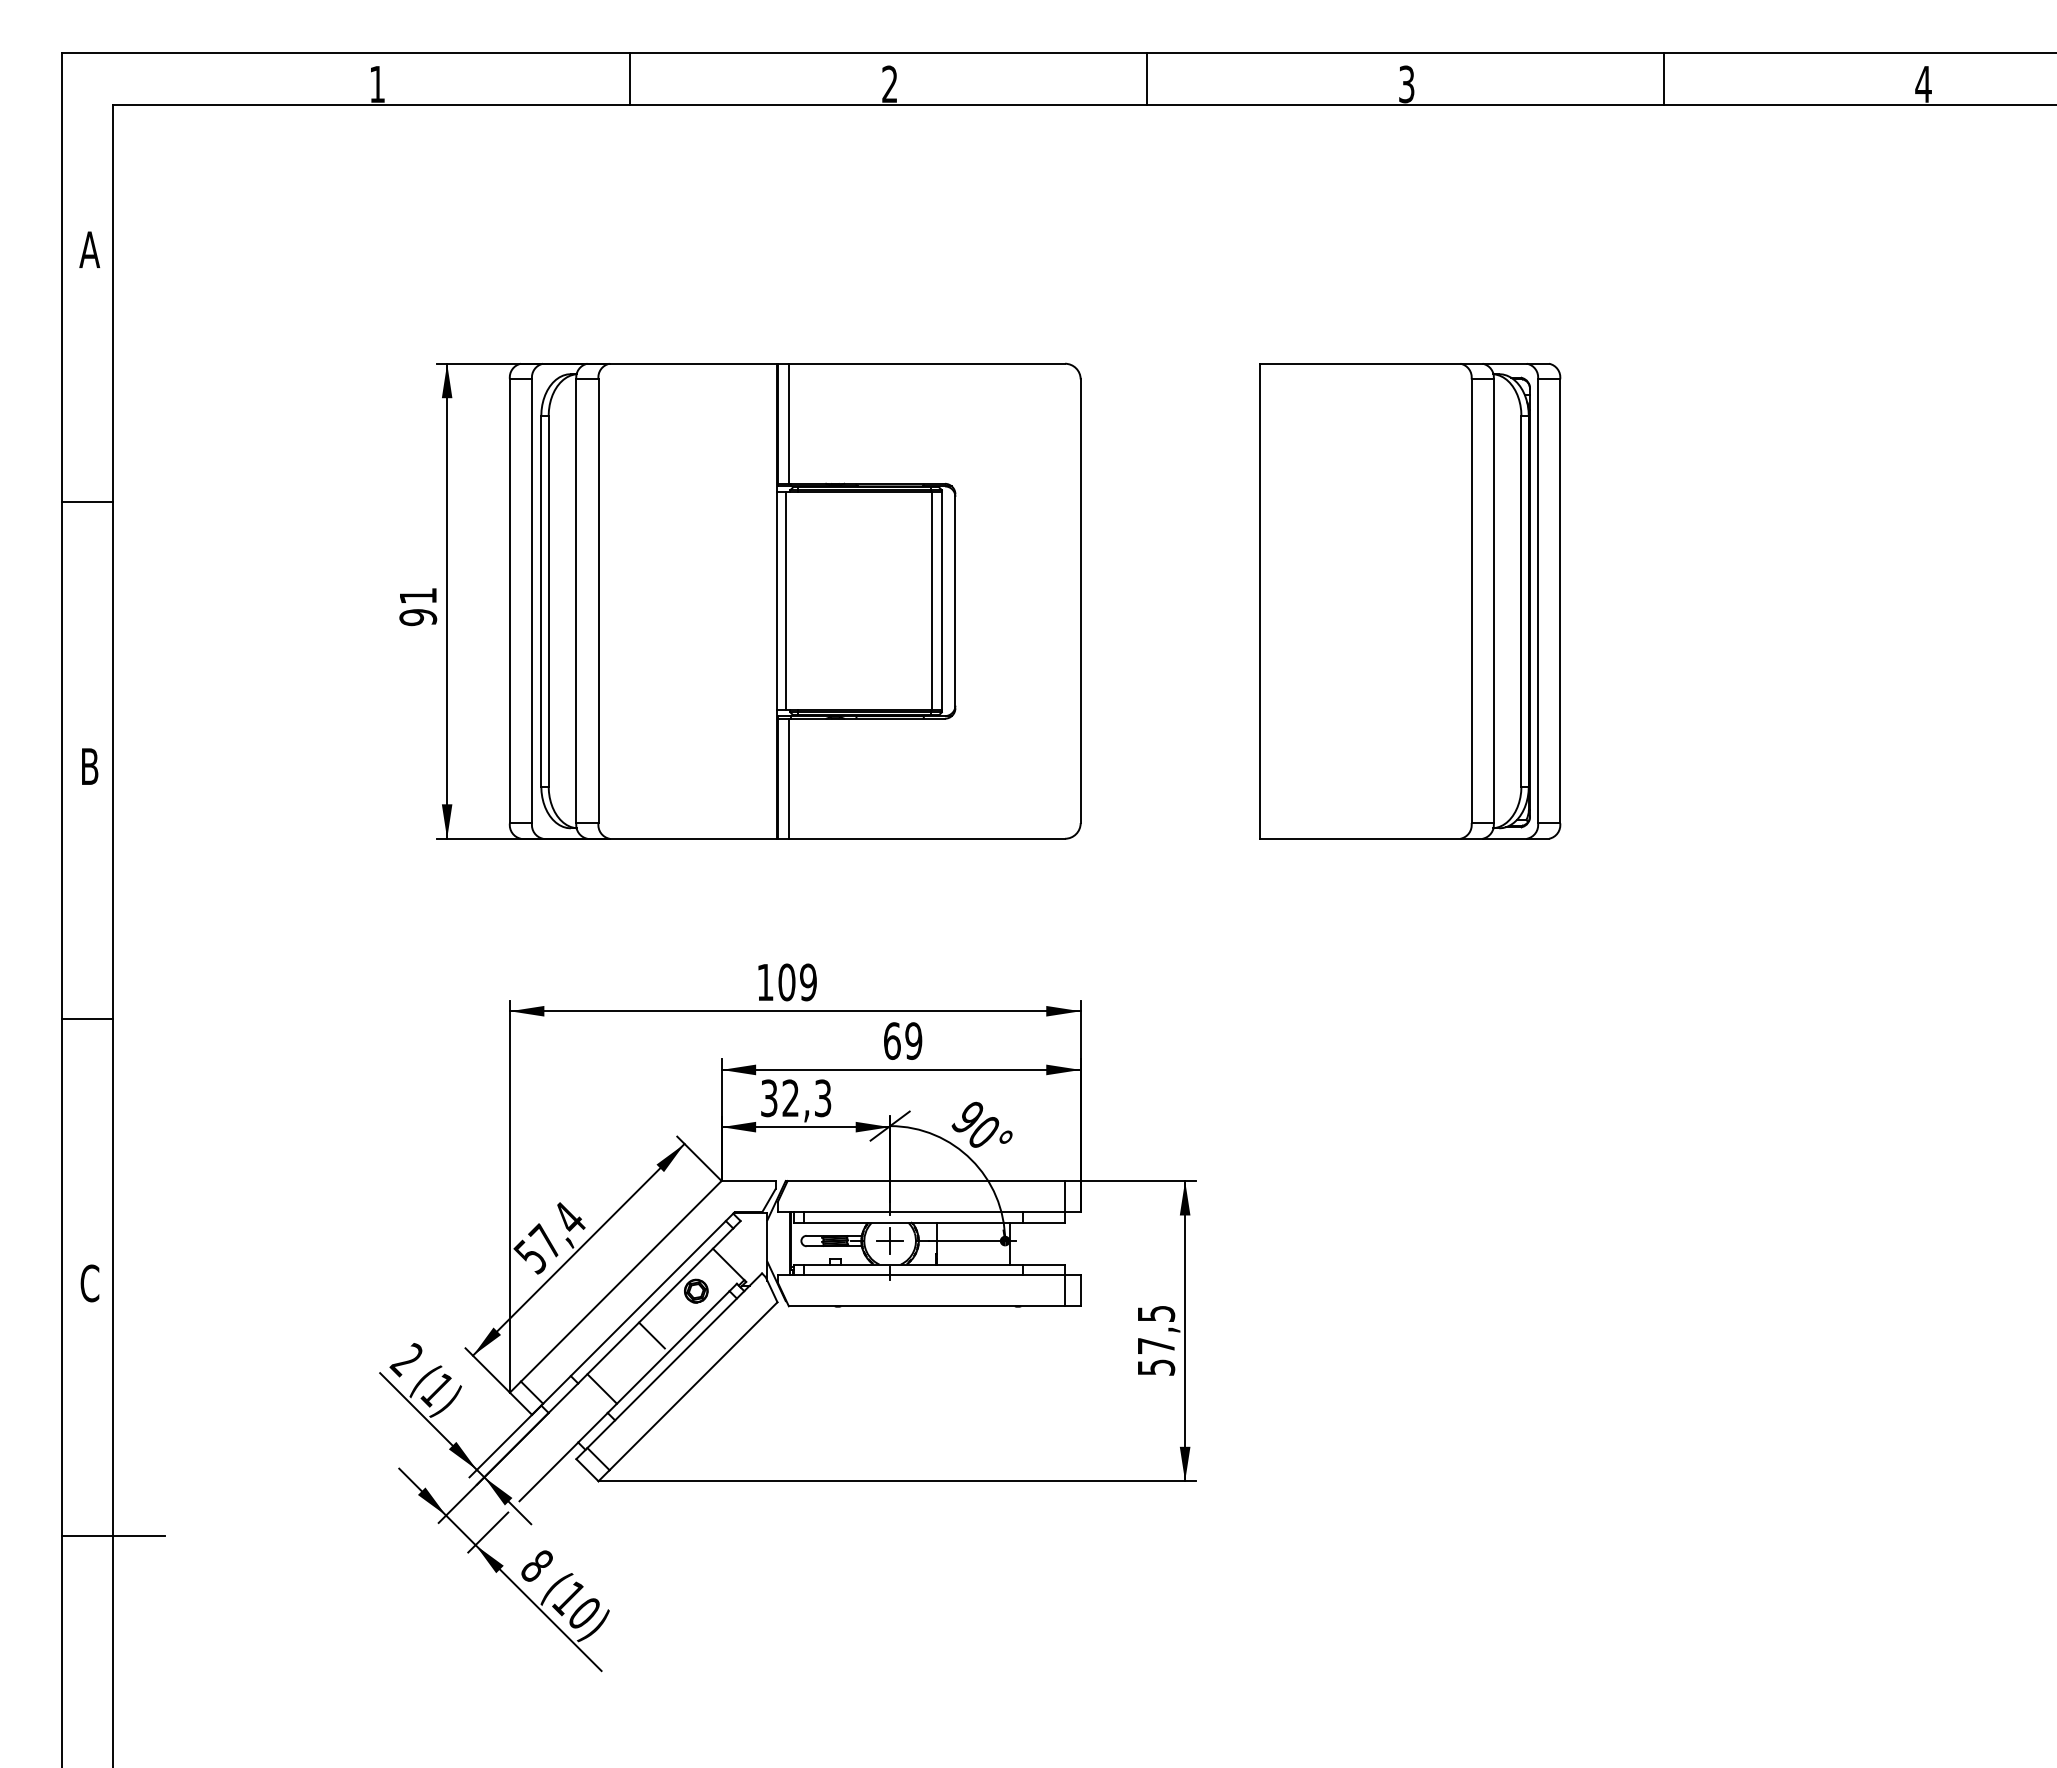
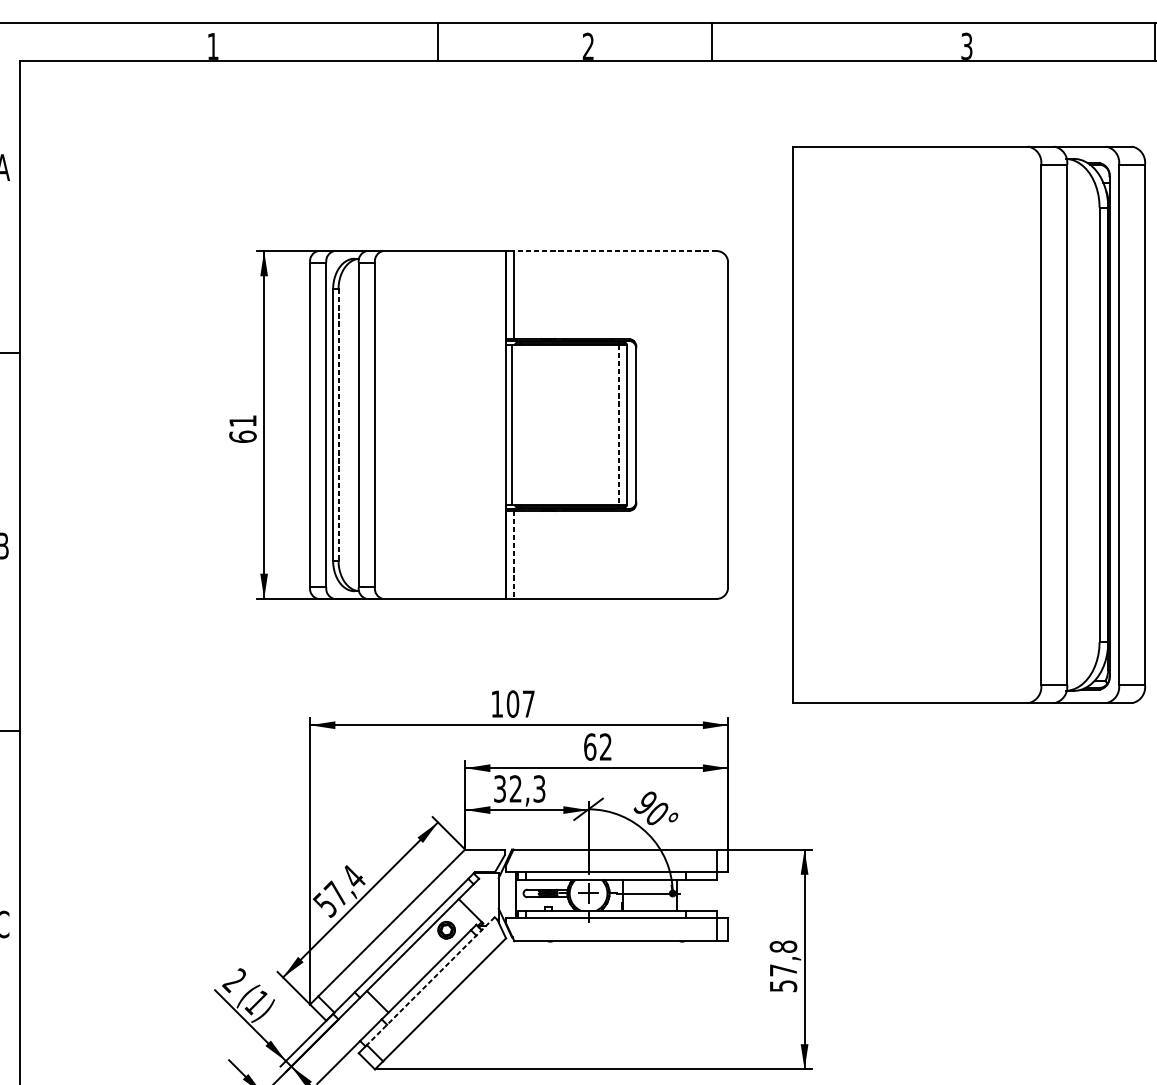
line: (630, 78) -> (438, 42), moved
line: (1147, 78) -> (711, 42), moved
line: (926, 363) -> (615, 250), solid -> dashed
line: (548, 601) -> (338, 425), solid -> dashed
line: (931, 601) -> (618, 425), solid -> dashed
part: (1410, 601) -> (969, 425), size x1.6
text: (418, 617) -> (243, 436), 91 -> 61
line: (788, 779) -> (514, 555), solid -> dashed
text: (808, 982) -> (528, 704), 109 -> 107
text: (913, 1040) -> (605, 746), 69 -> 62
text: (1156, 1313) -> (783, 946), 57,5 -> 57,8
line: (651, 1335) -> (413, 962), removed
line: (674, 1361) -> (430, 981), solid -> dashed

